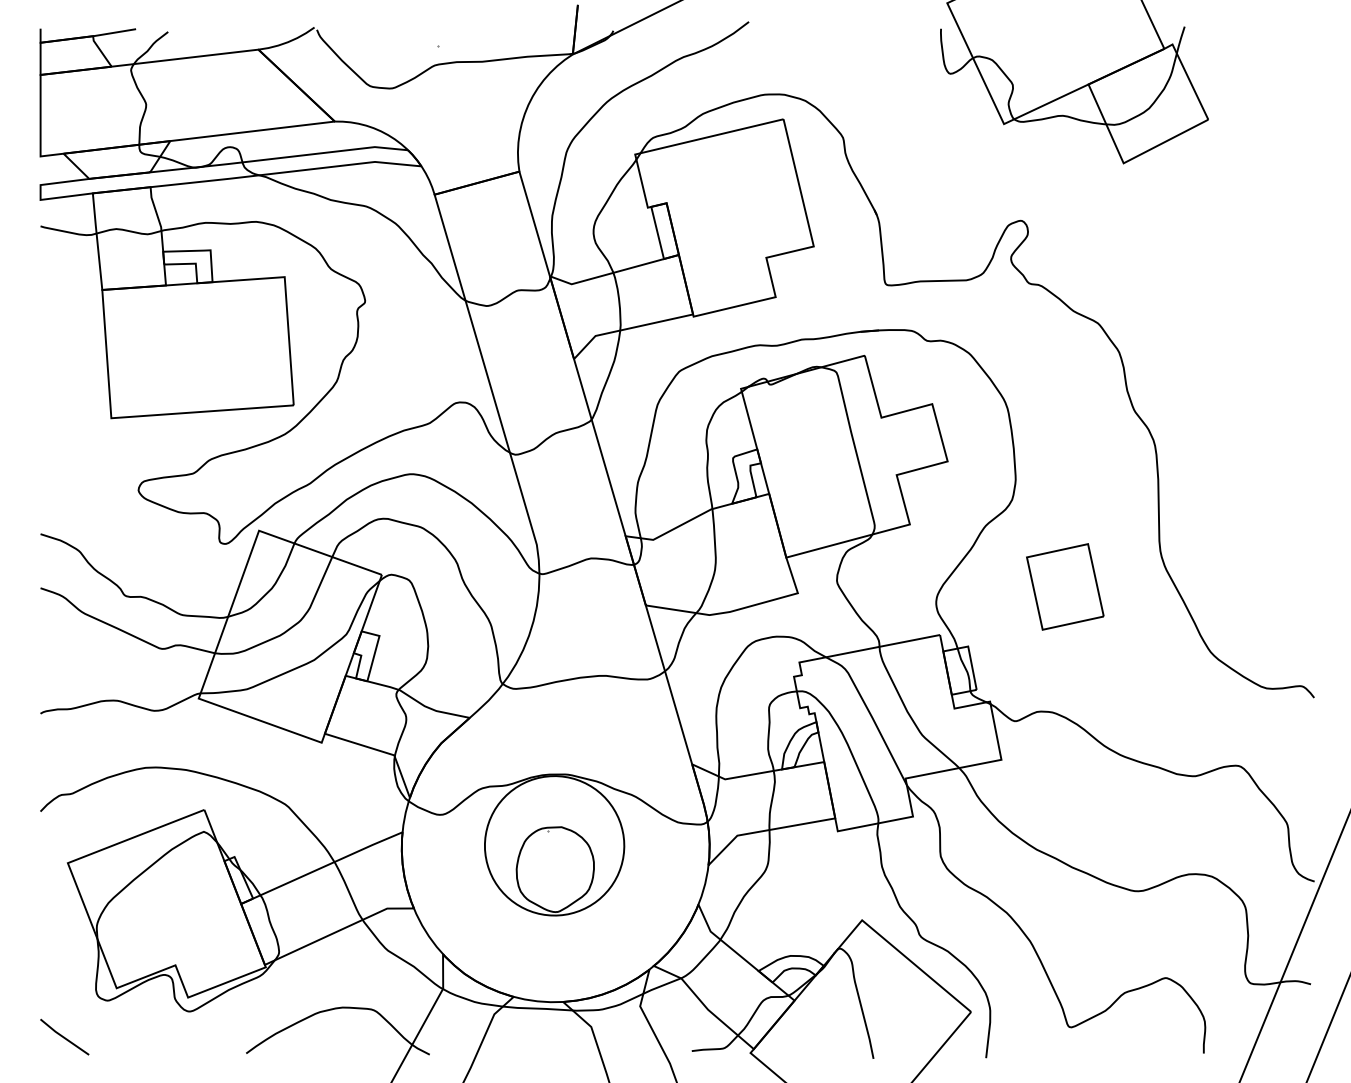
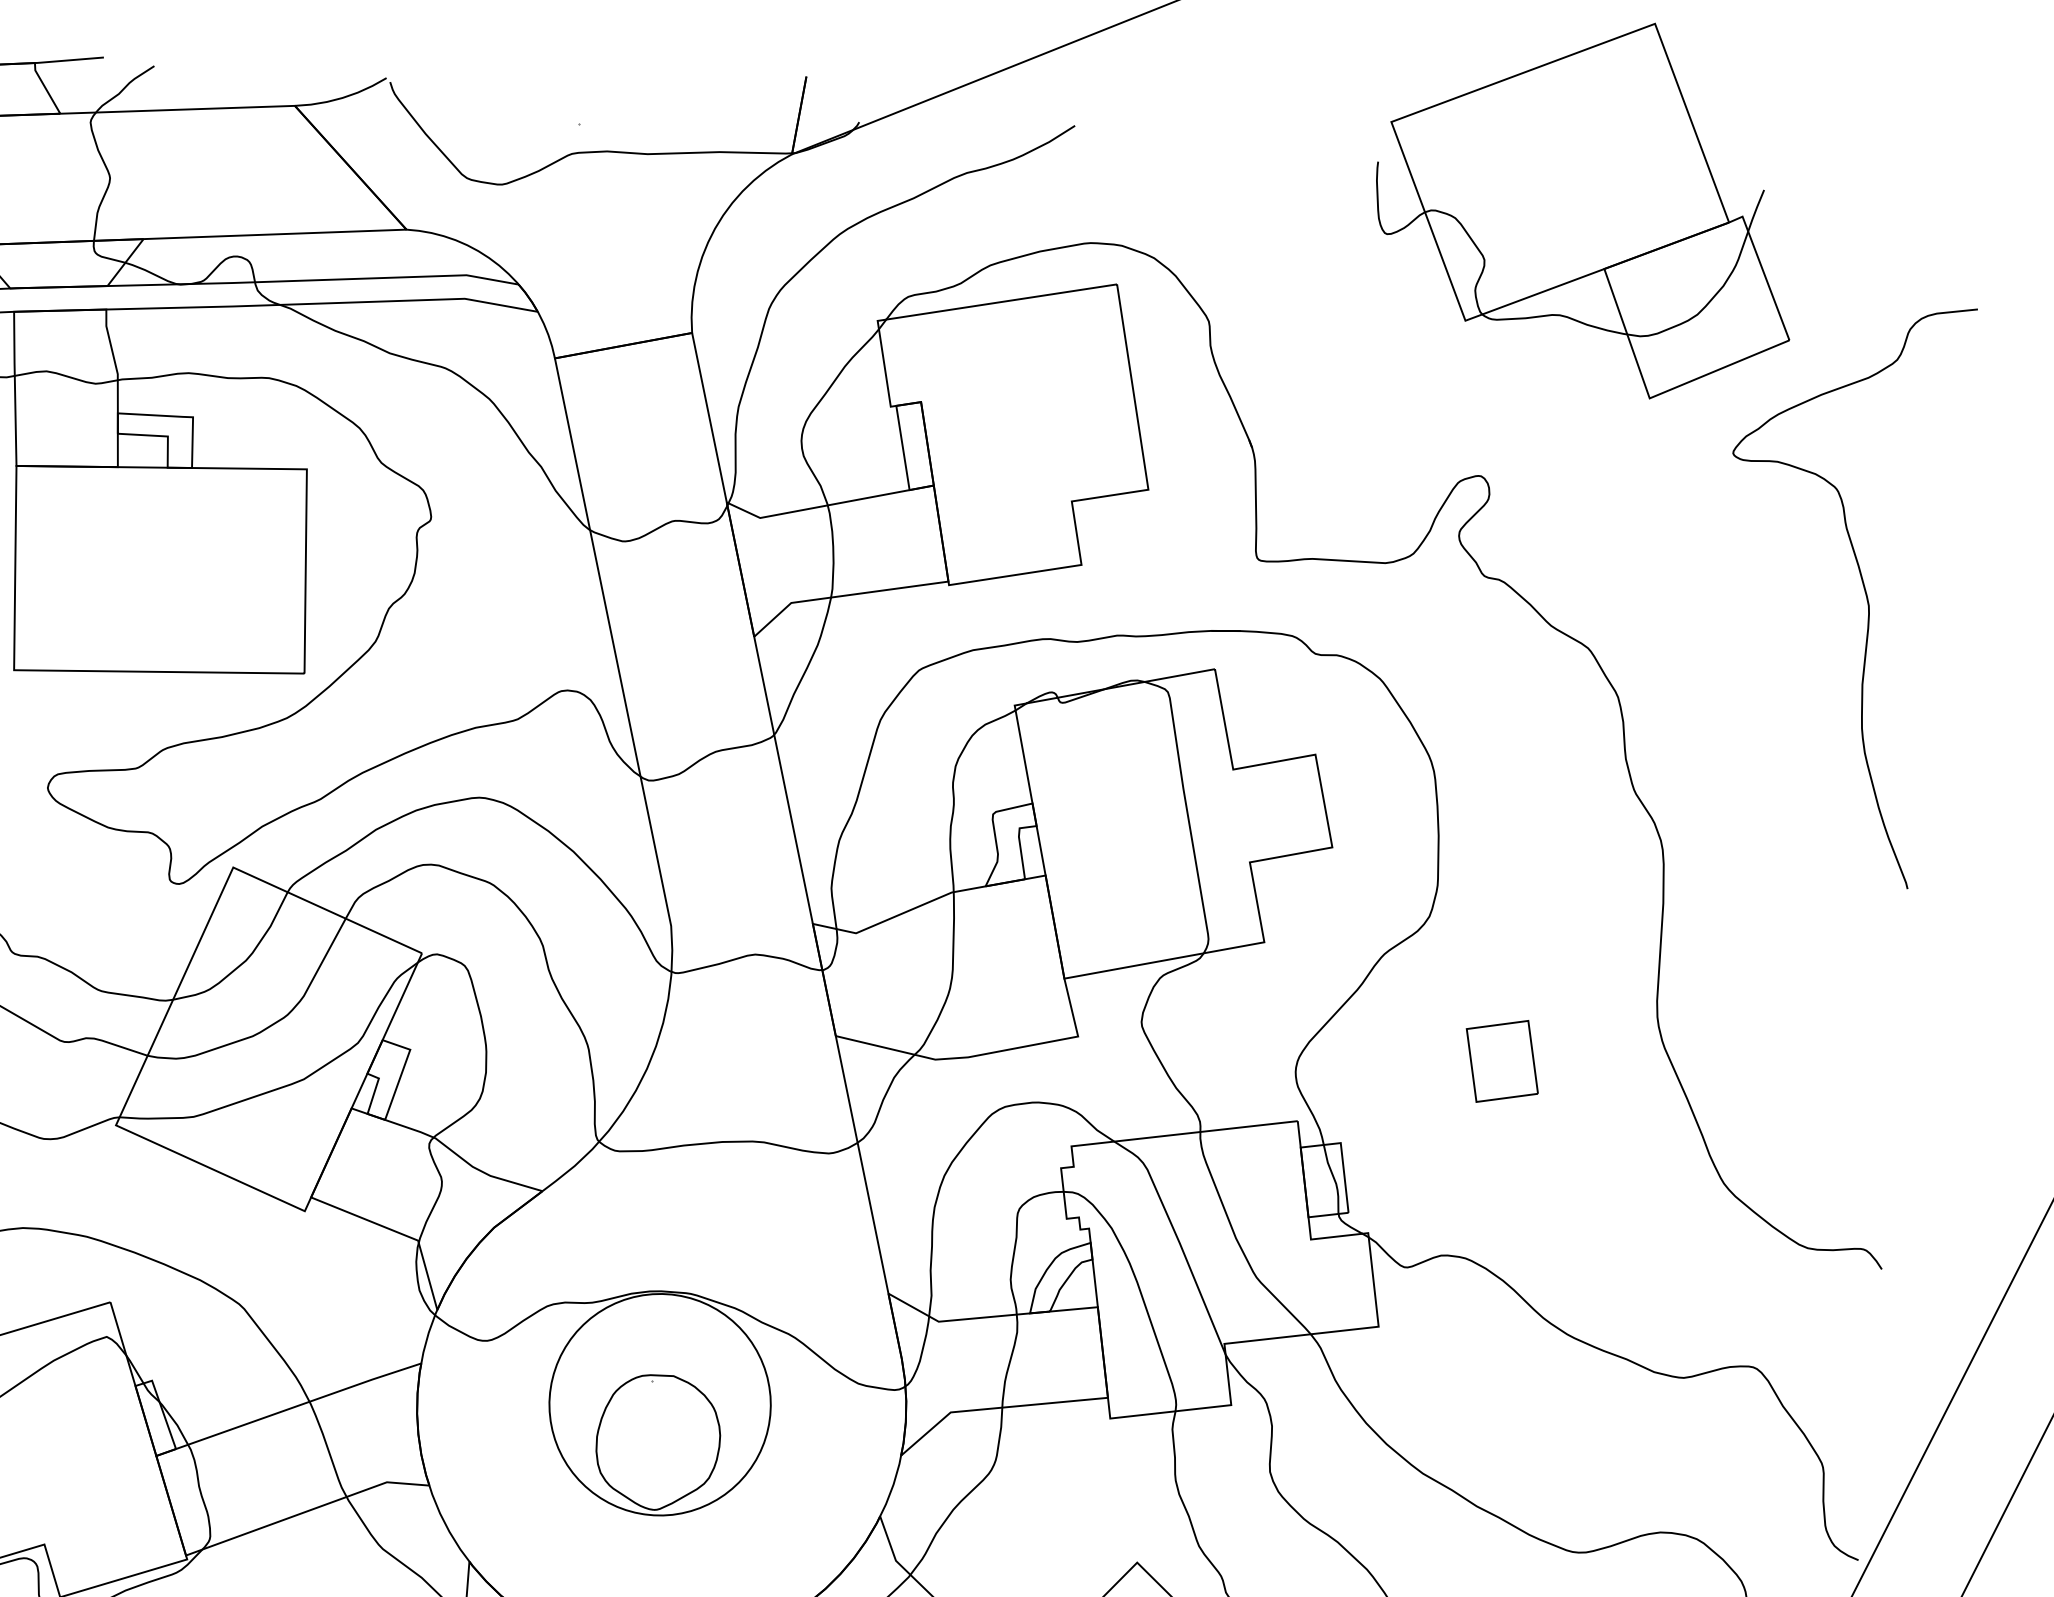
curve: (1266, 269) -> (1862, 585), added
part: (1065, 586) -> (1502, 1060), size x0.62

